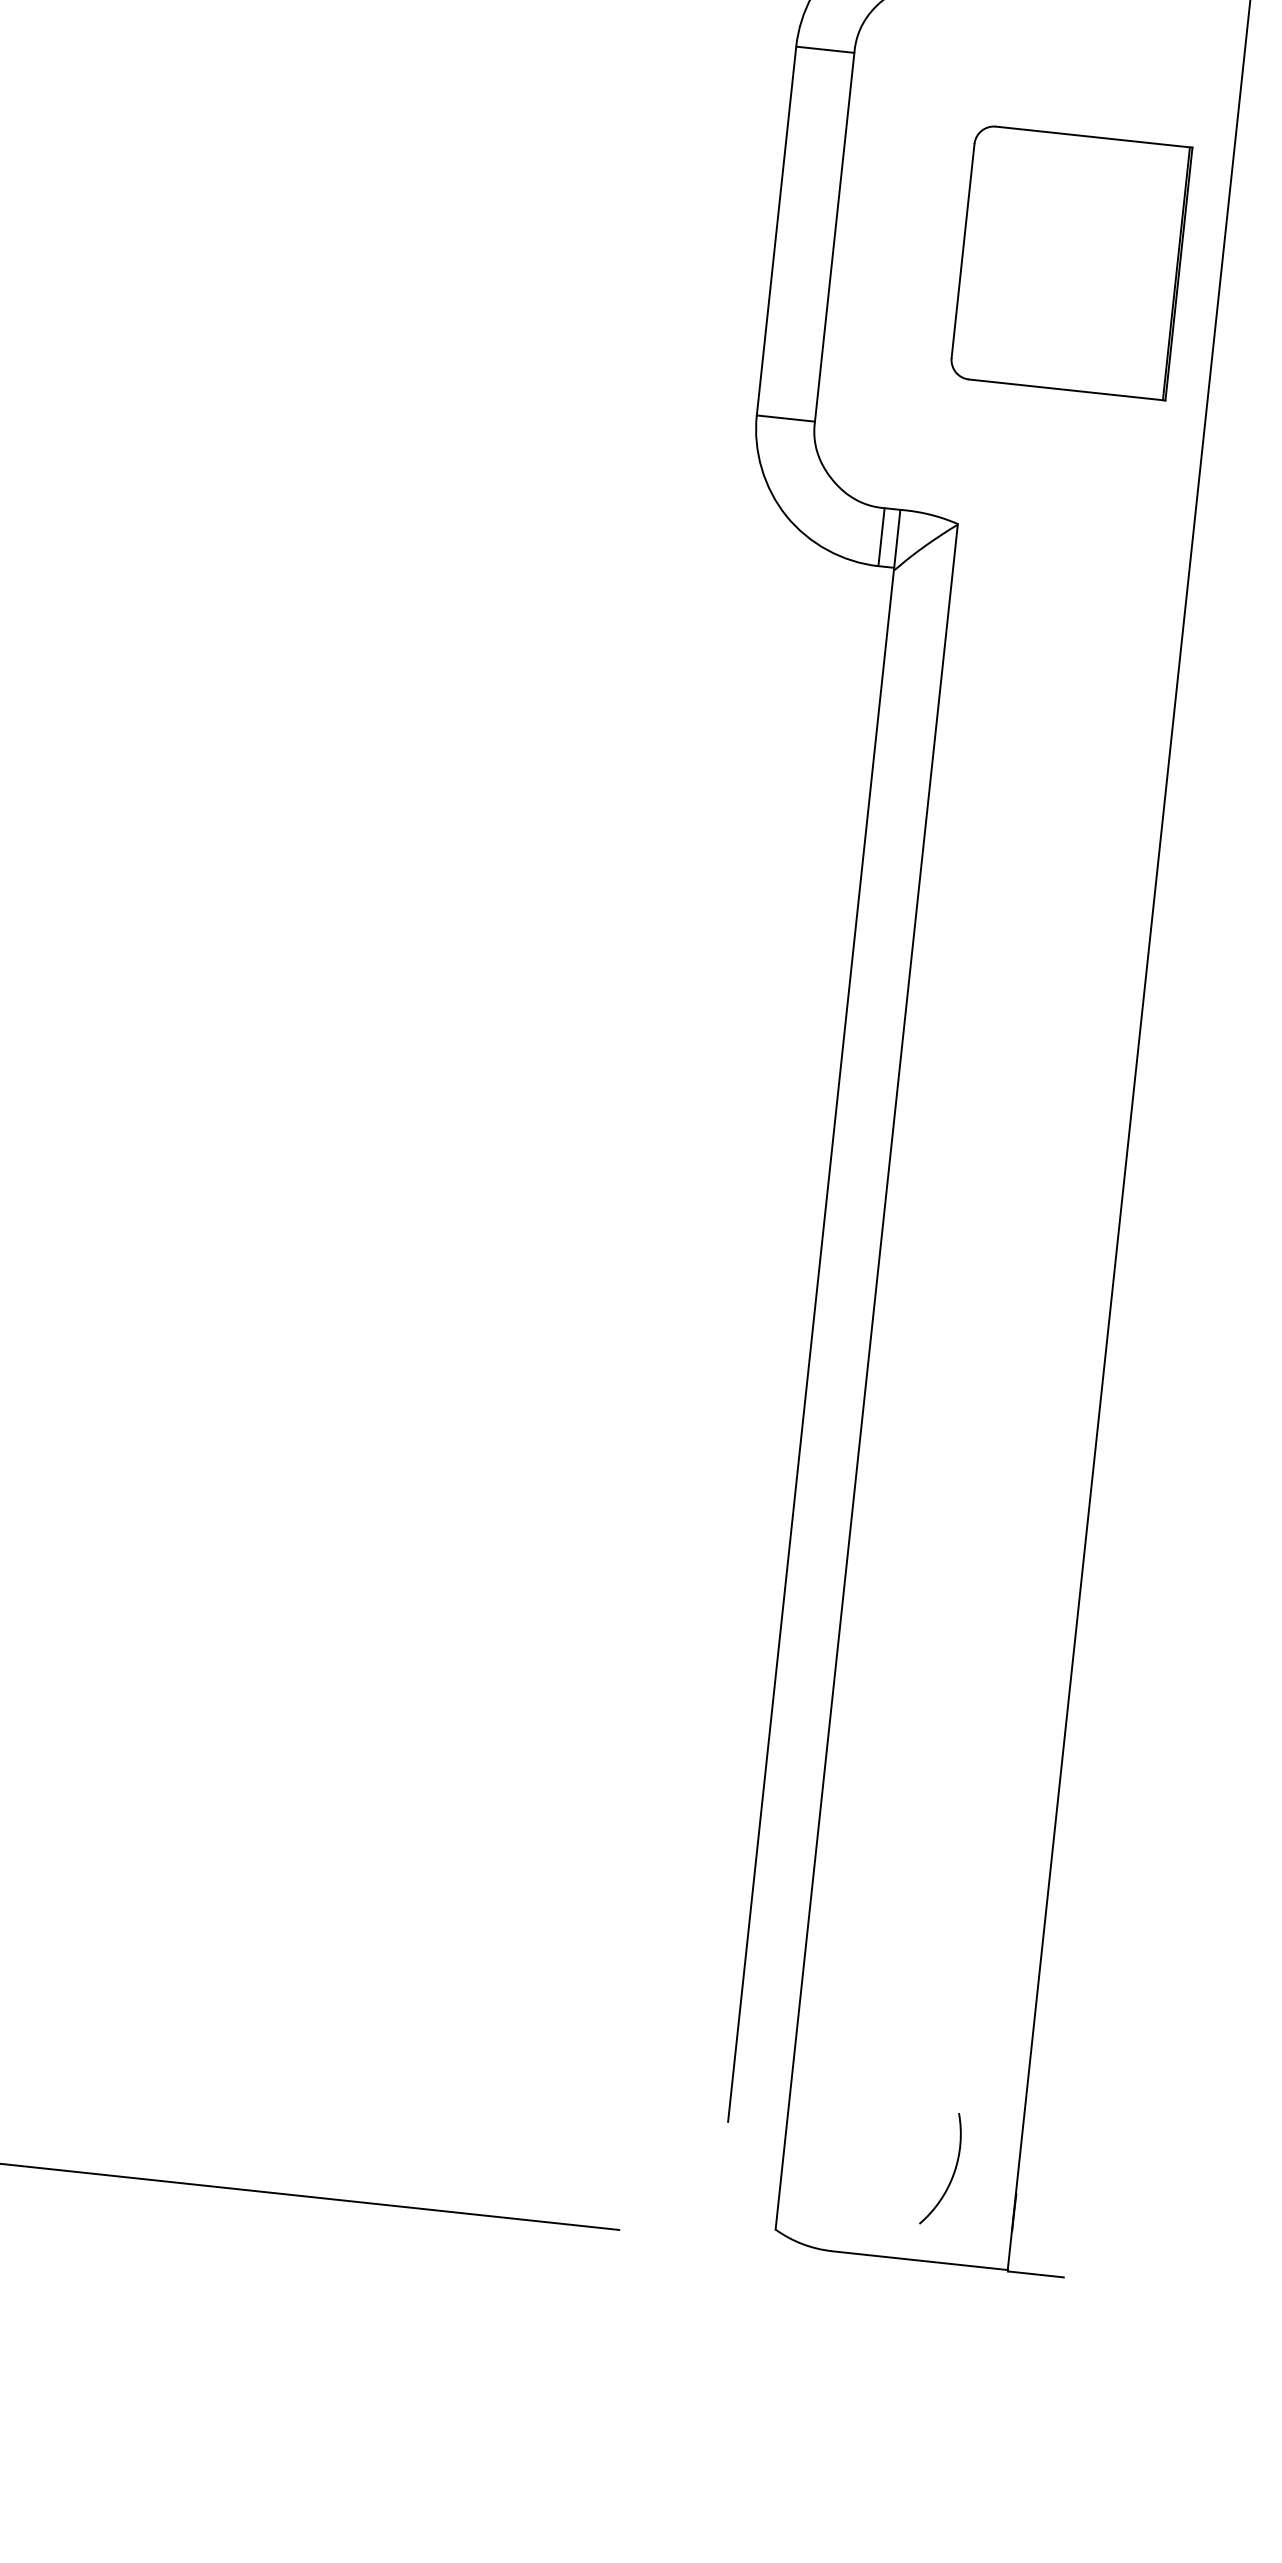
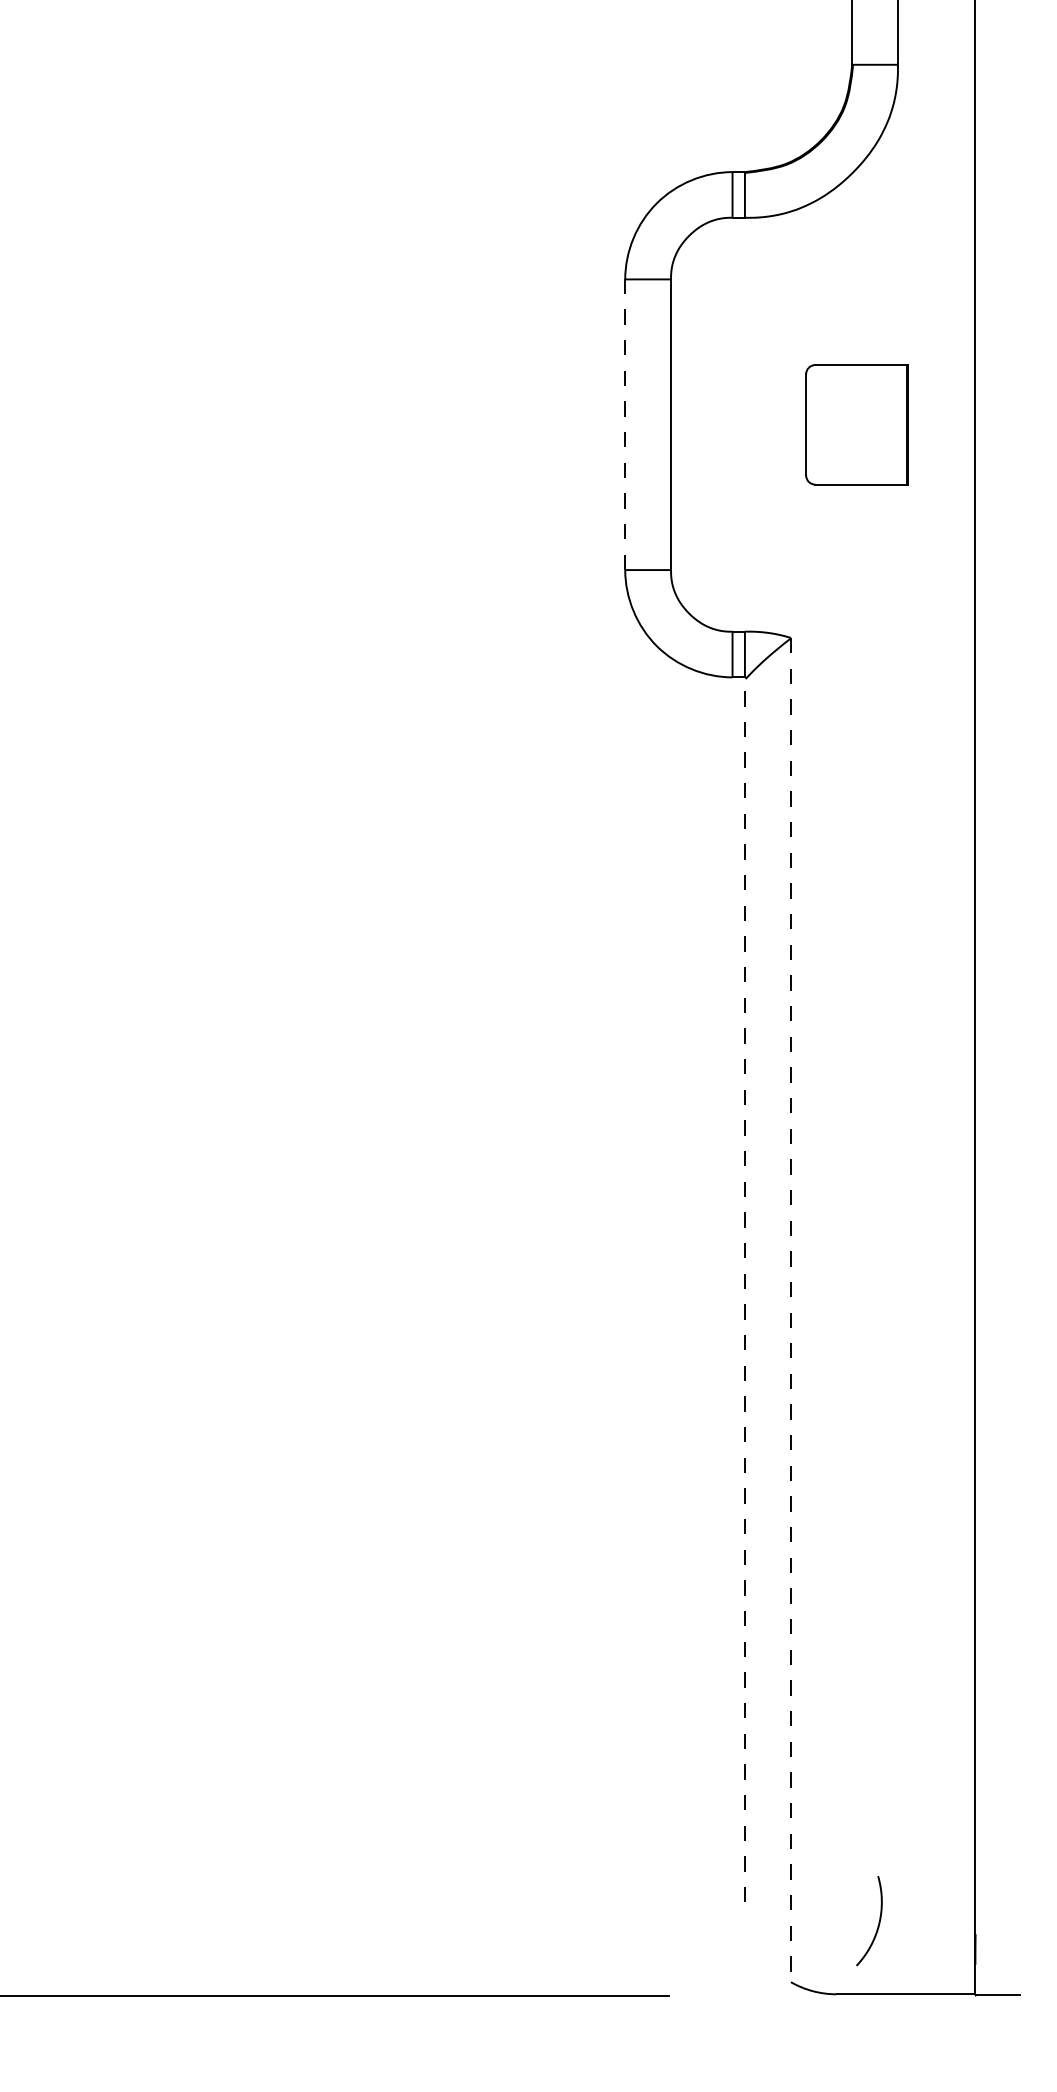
line: (776, 230) -> (625, 424), solid -> dashed
part: (1070, 262) -> (856, 424), size x0.6
line: (810, 1345) -> (744, 1290), solid -> dashed
line: (866, 1377) -> (790, 1310), solid -> dashed
curve: (953, 2170) -> (878, 1921), moved

